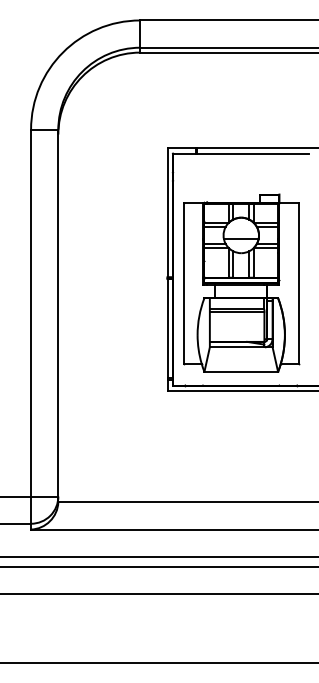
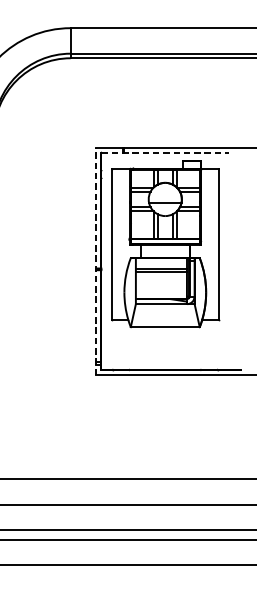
line: (241, 153) -> (165, 152), solid -> dashed
line: (167, 269) -> (96, 261), solid -> dashed
part: (241, 282) -> (165, 243), moved

